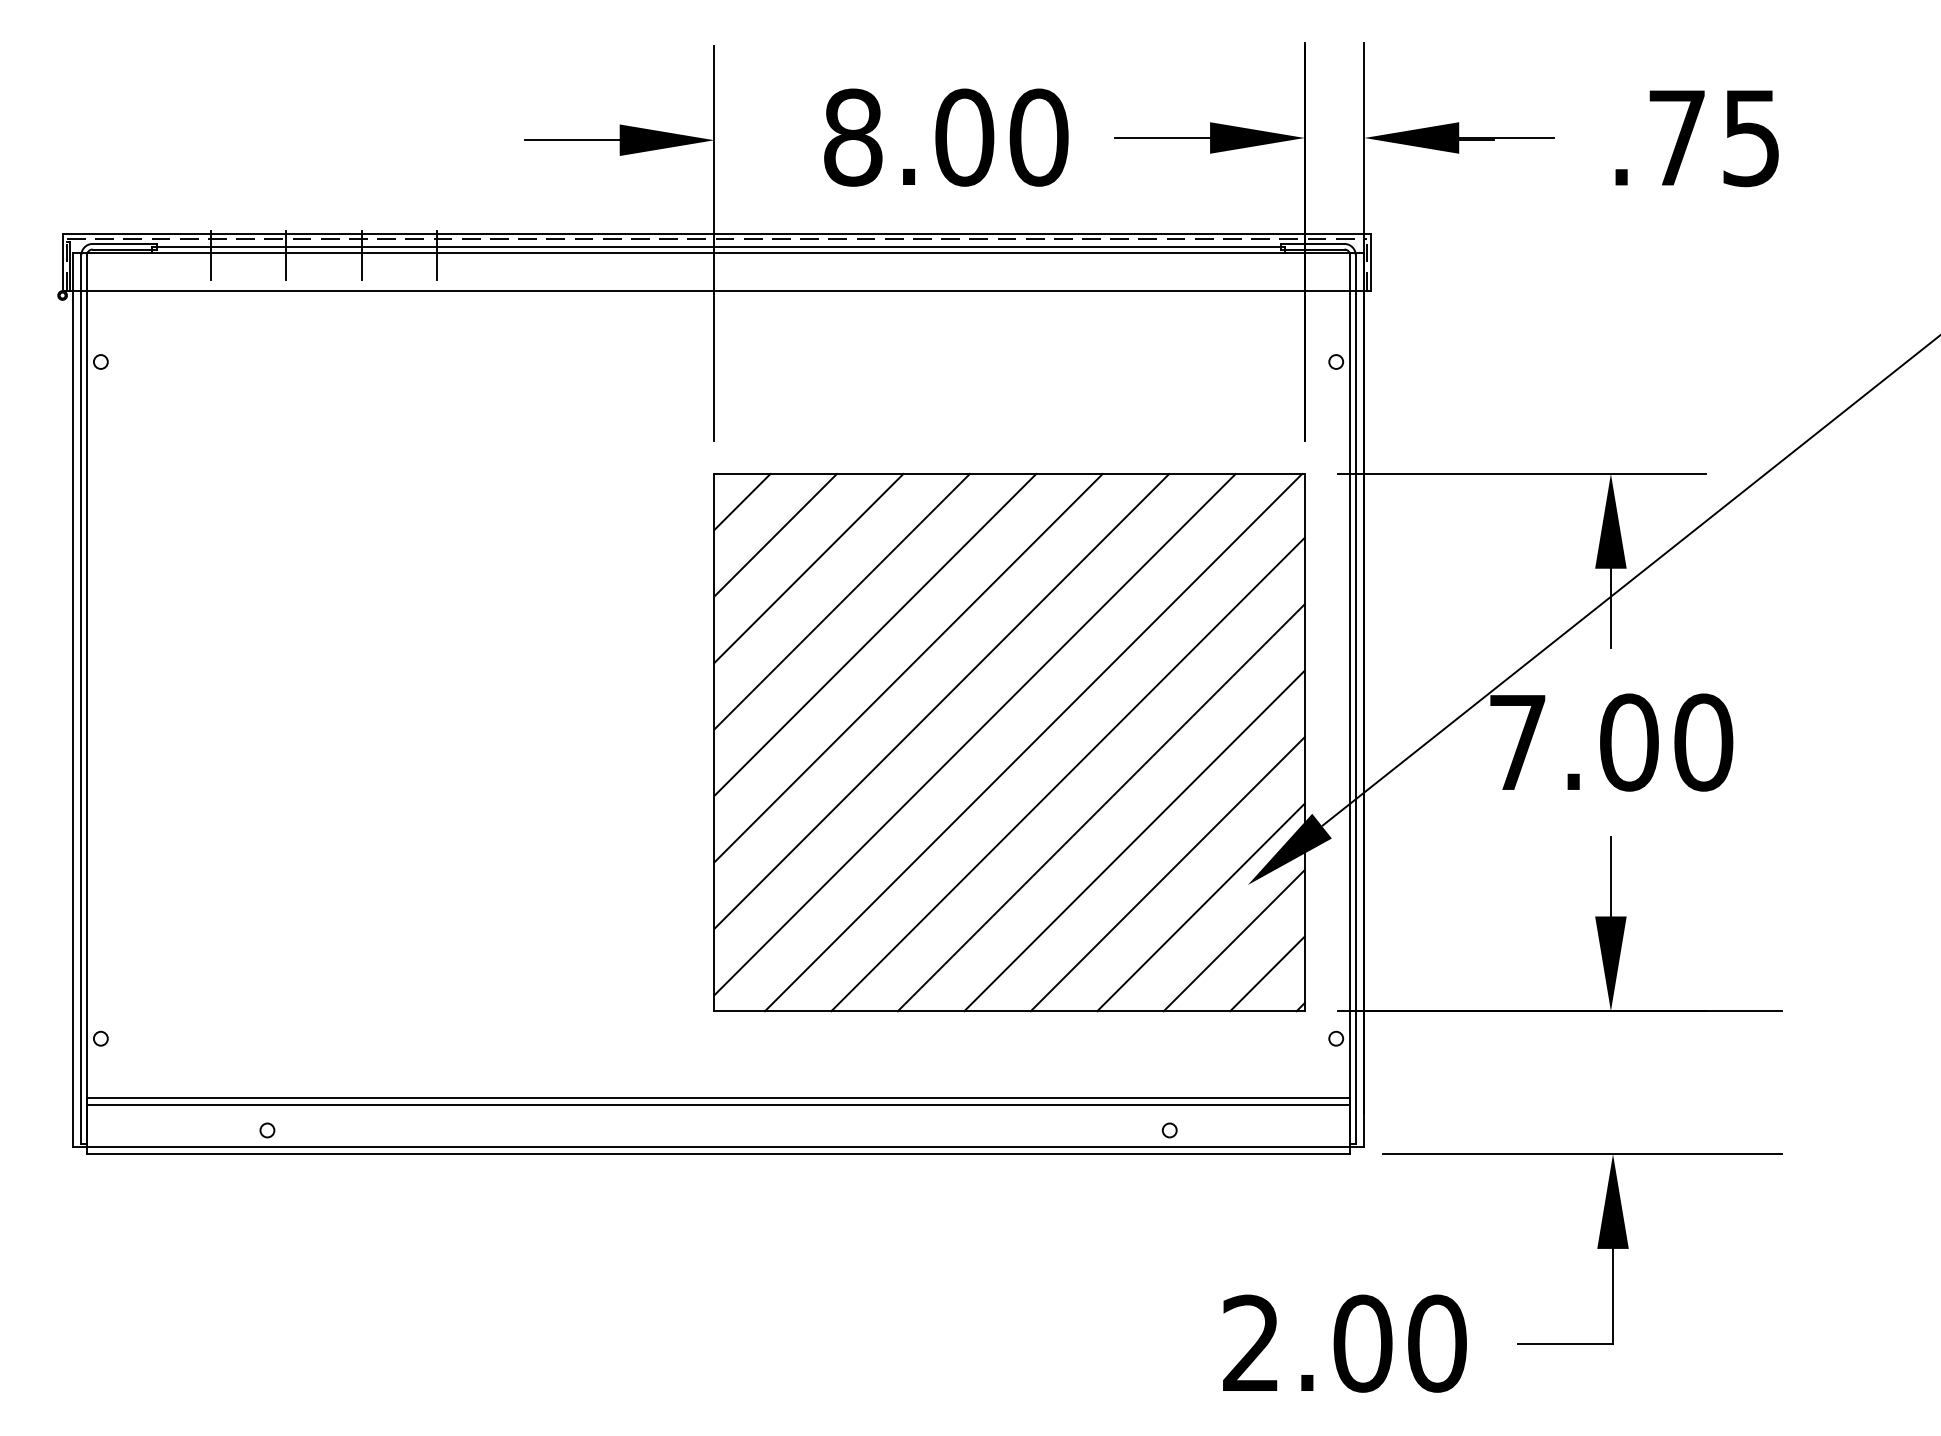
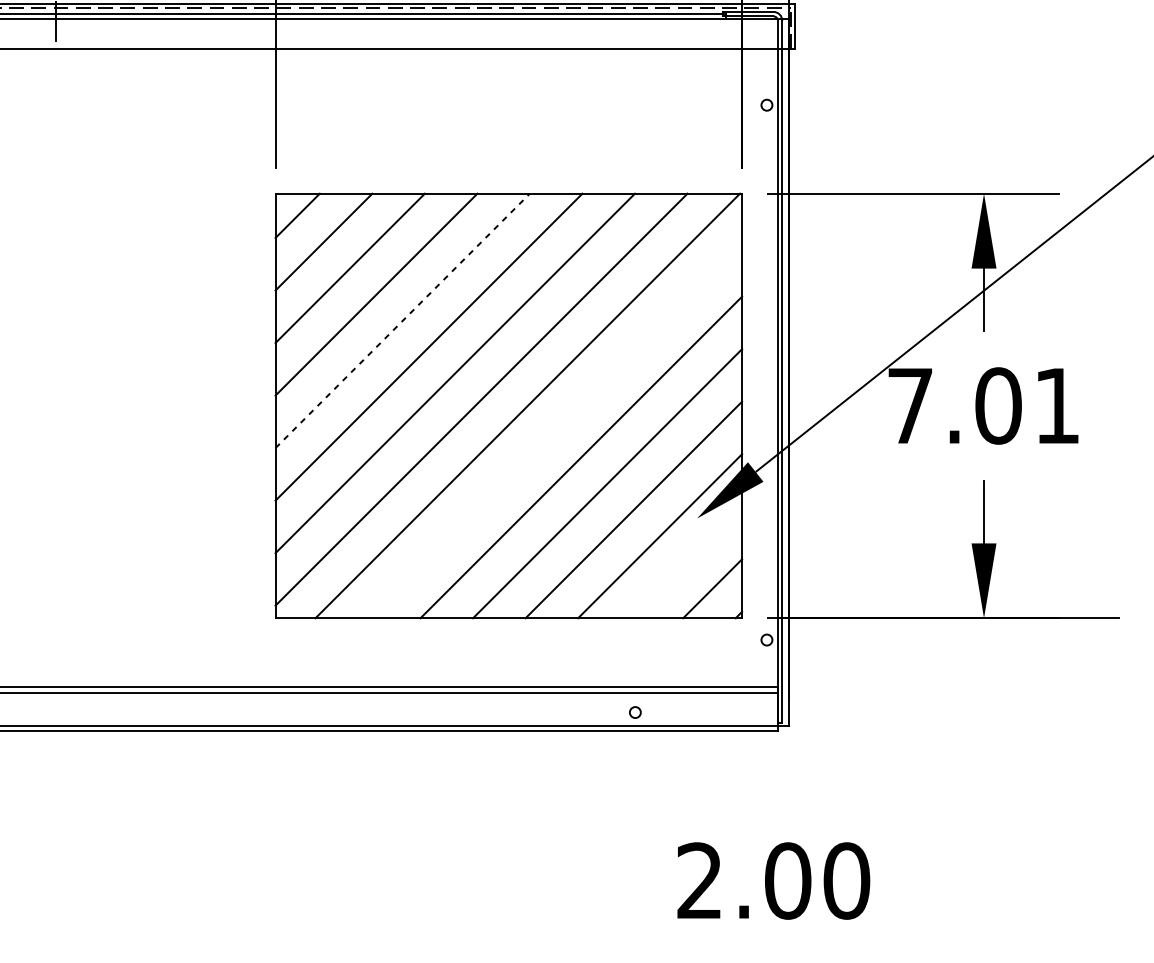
line: (875, 634) -> (402, 320), solid -> dashed
text: (1703, 742) -> (1057, 405), 7.00 -> 7.01
line: (1067, 774) -> (554, 431), removed
line: (1233, 940) -> (685, 562), removed
part: (1597, 1248) -> (973, 805), removed

